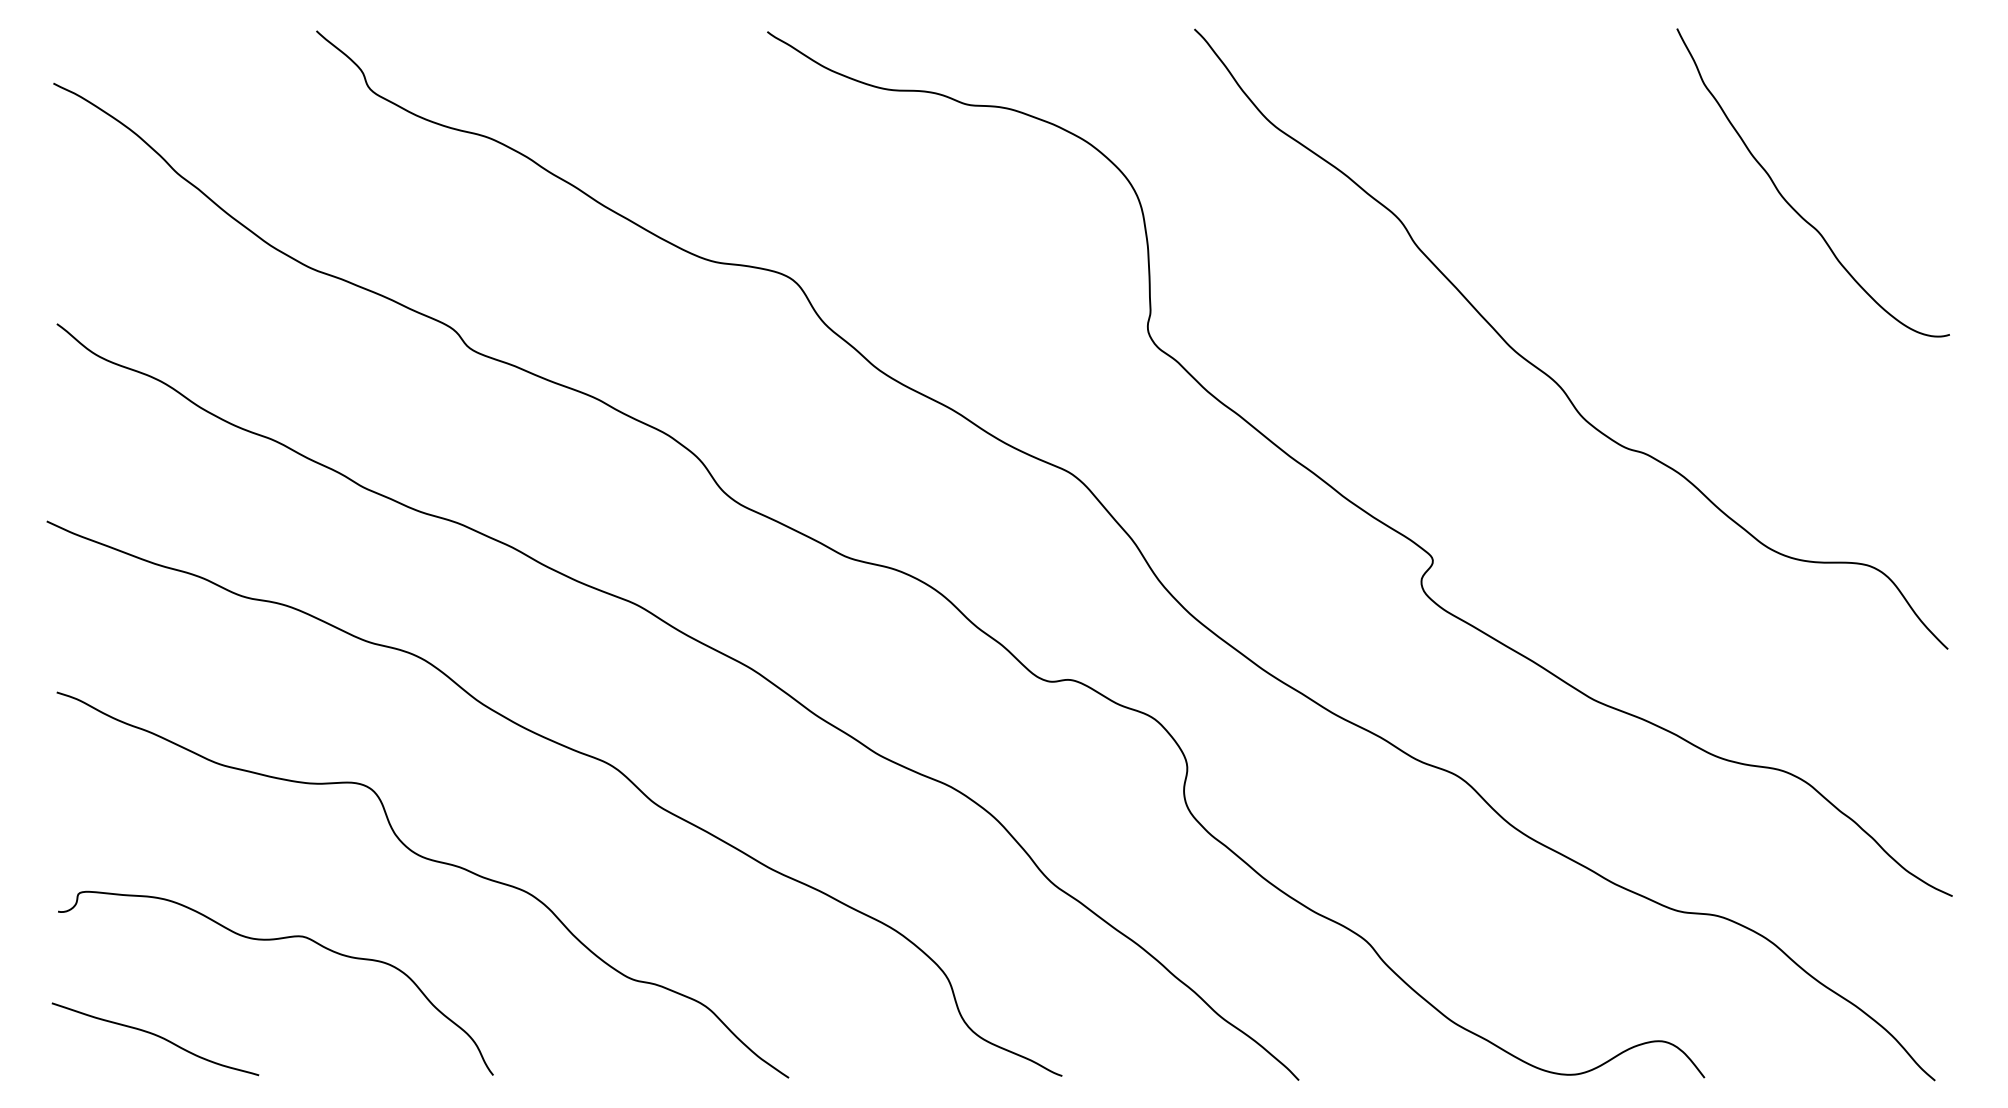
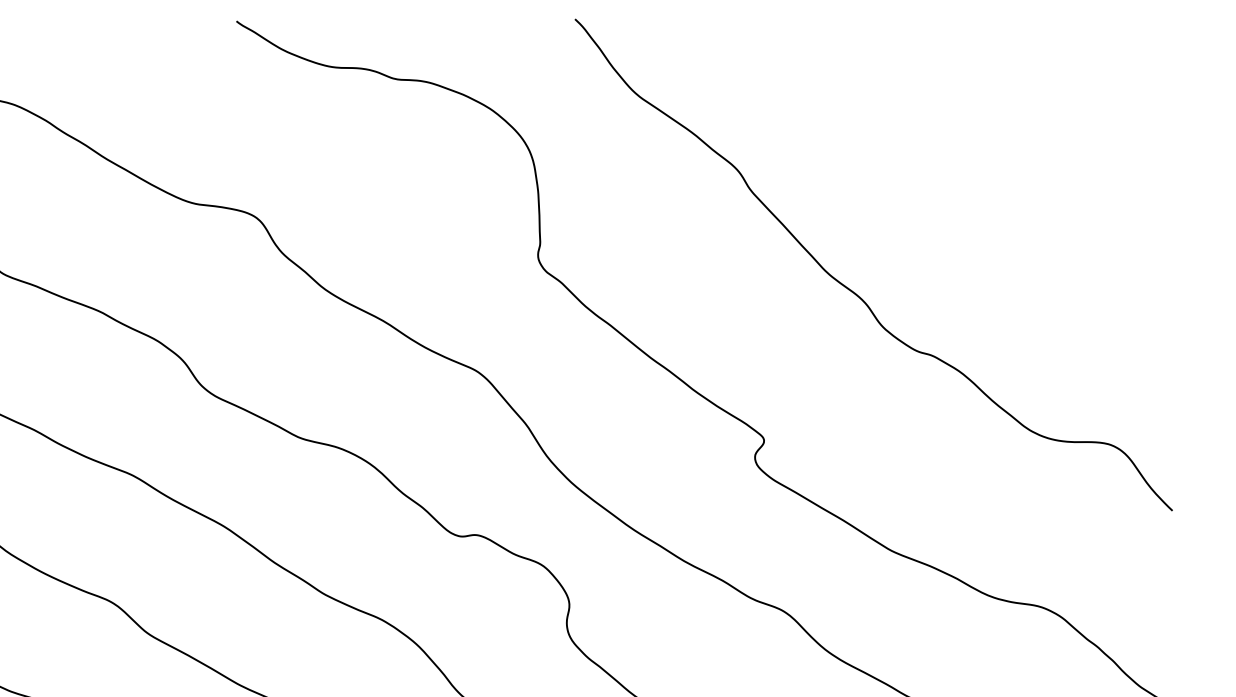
curve: (1790, 204) -> (1047, 158), removed

